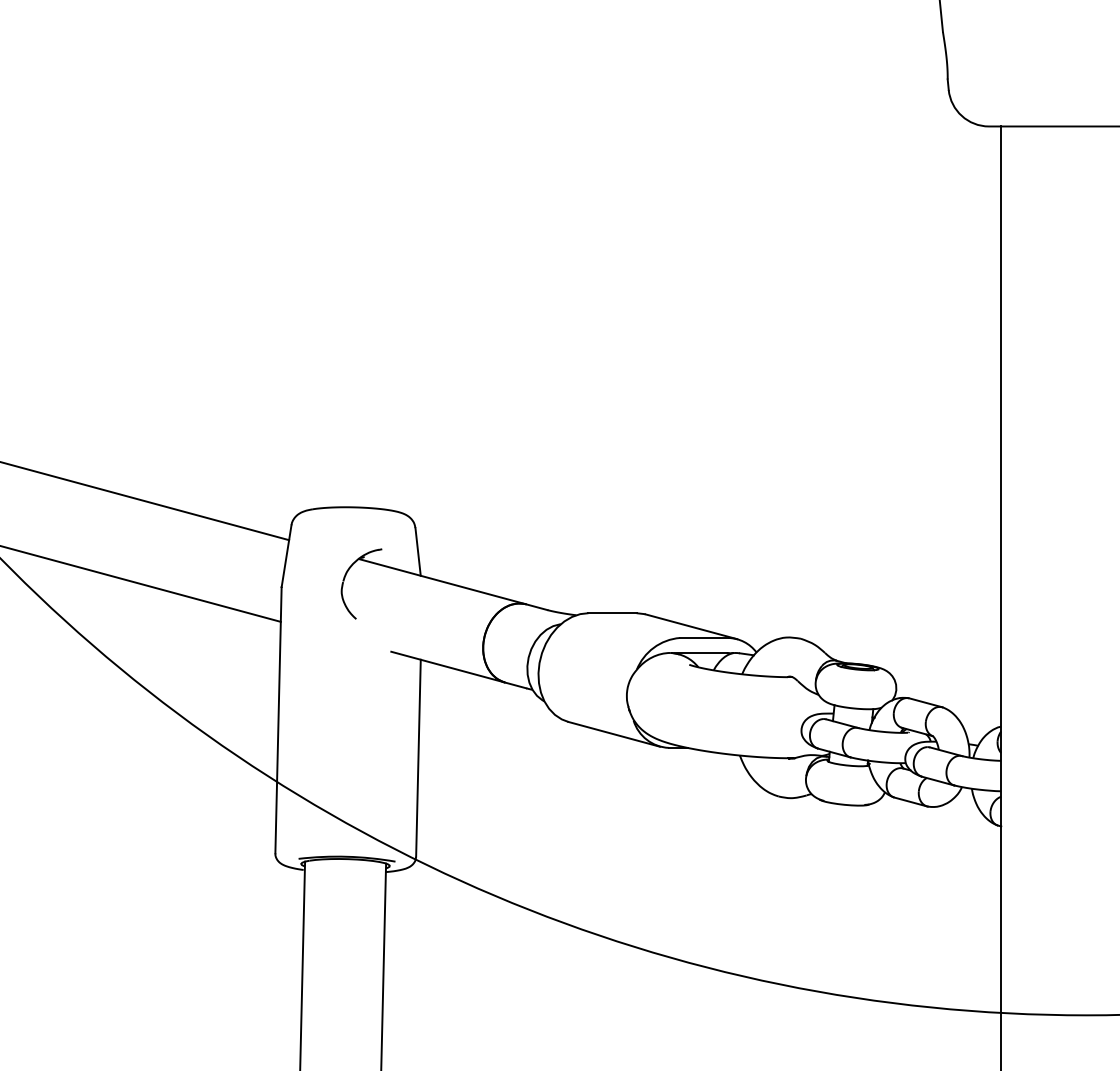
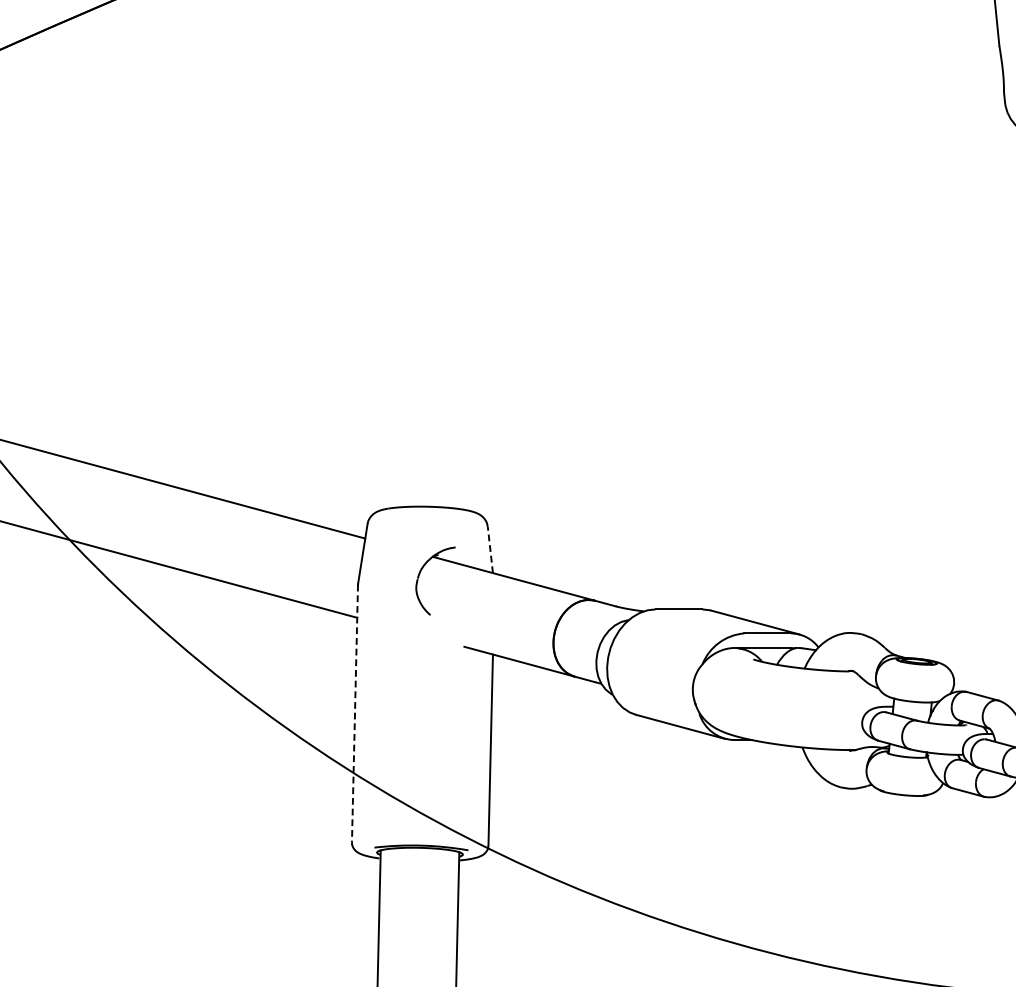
line: (418, 551) -> (490, 549), solid -> dashed
line: (278, 720) -> (354, 713), solid -> dashed

